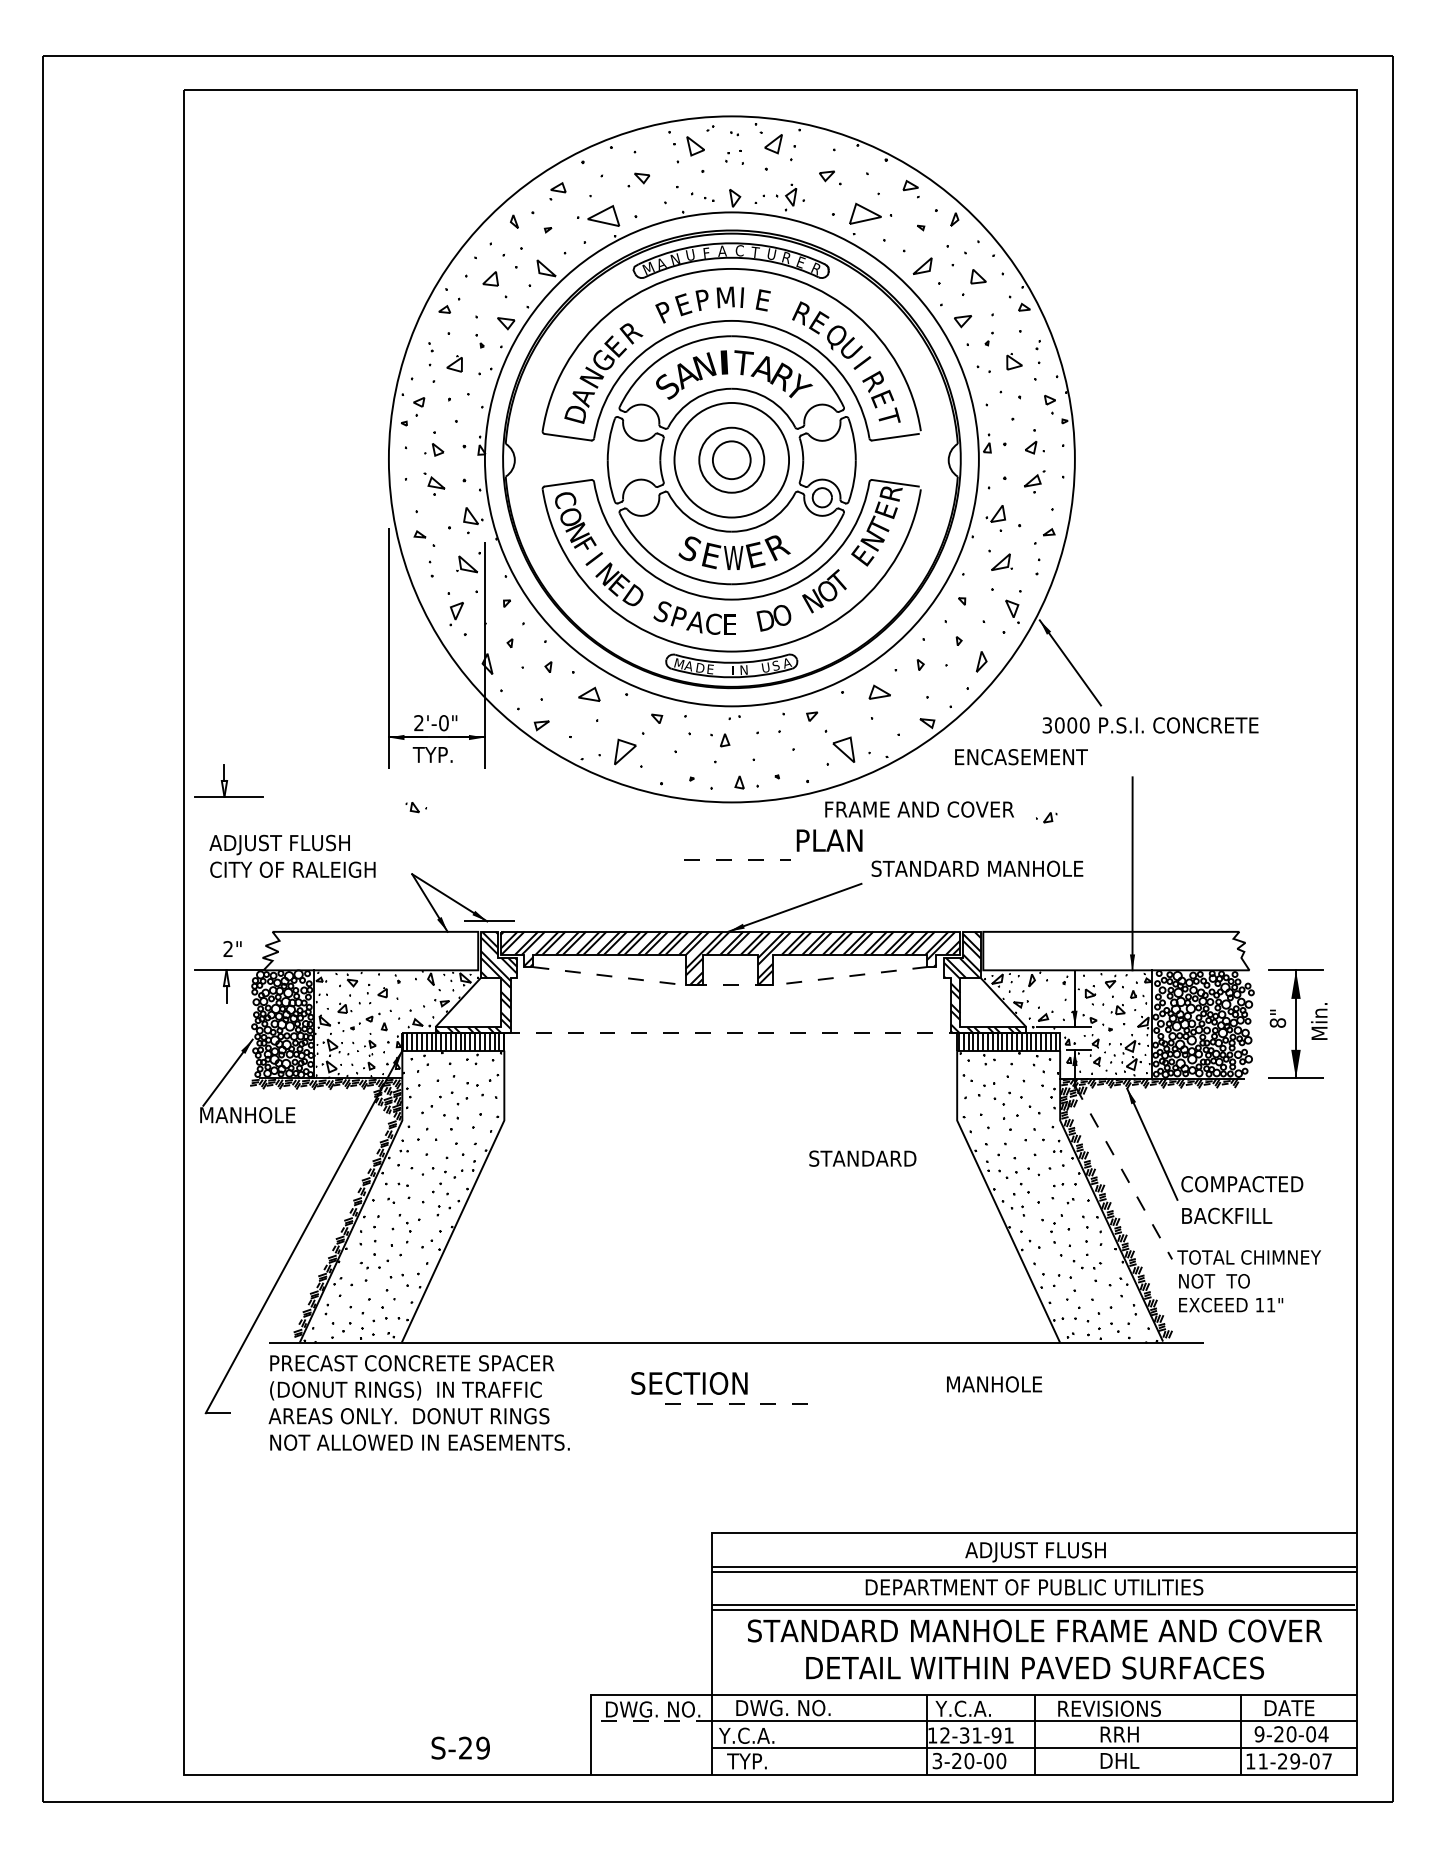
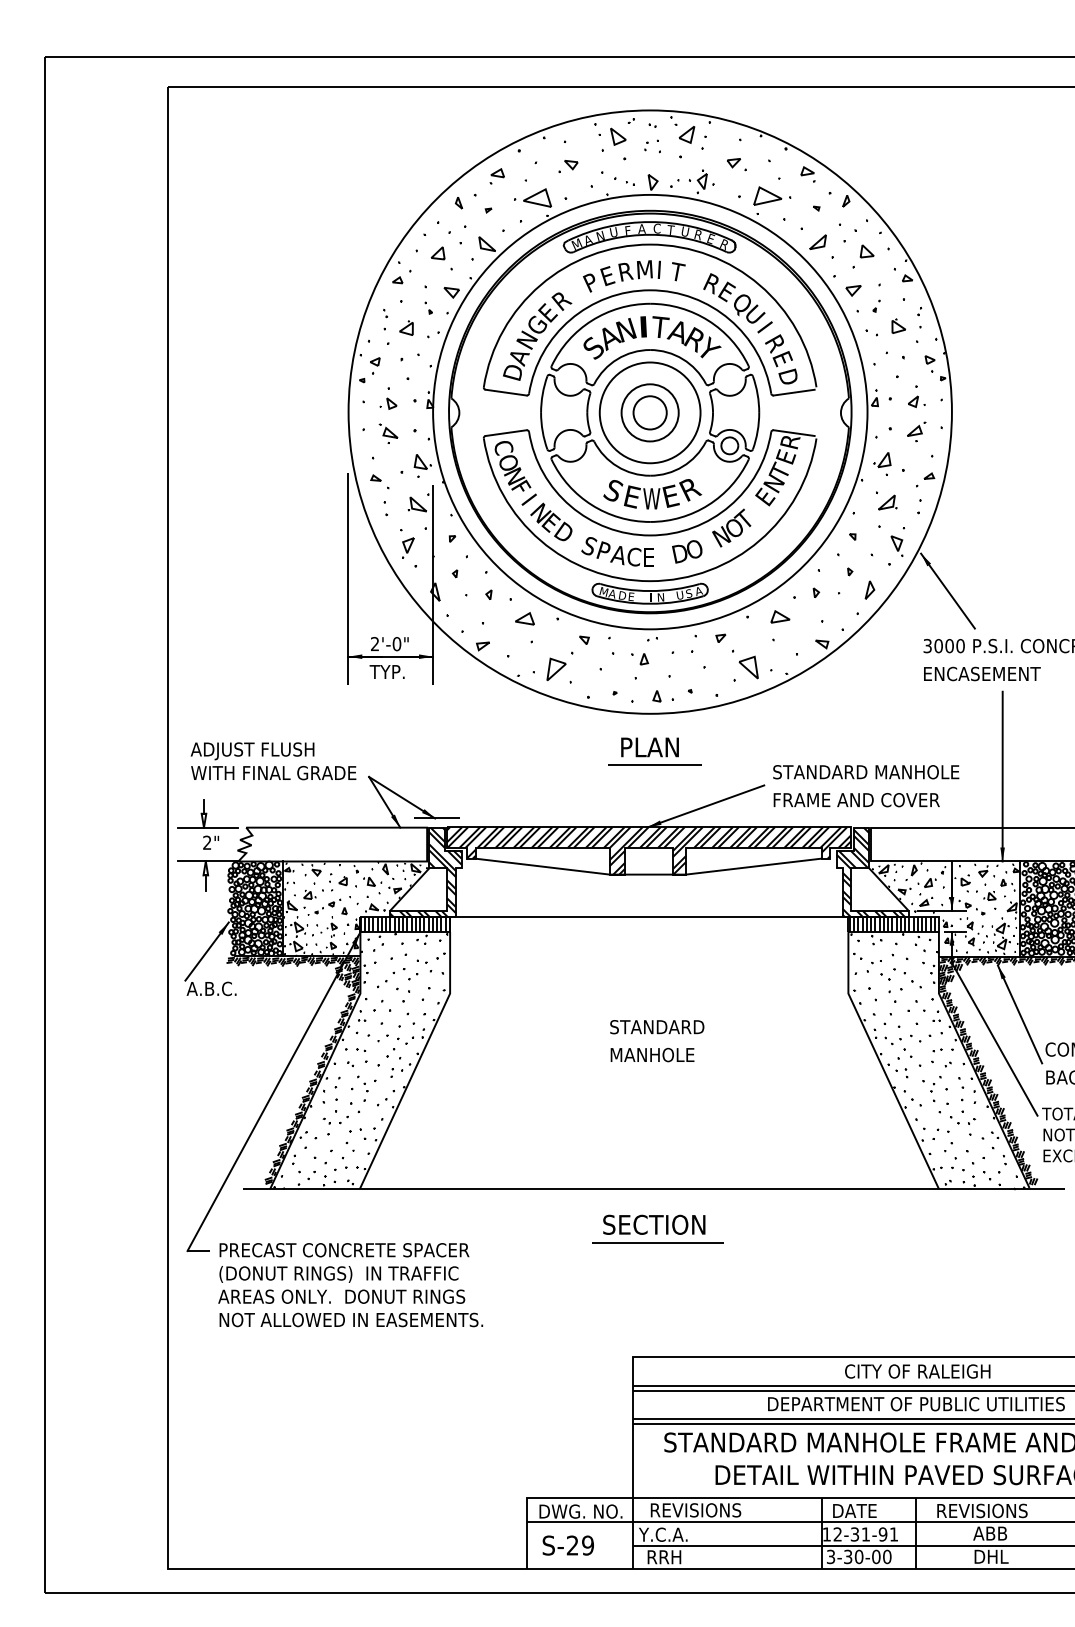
text: (763, 299) -> (678, 271), E -> T
text: (706, 302) -> (627, 274), P -> R
text: (888, 417) -> (787, 375), T -> D
text: (1021, 757) -> (982, 674), moved
part: (228, 780) -> (207, 813), moved
part: (415, 807) -> (371, 881), moved
text: (919, 809) -> (856, 800), moved
part: (1046, 817) -> (926, 882), moved
text: (829, 840) -> (649, 747), moved
line: (738, 860) -> (656, 764), dashed -> solid
text: (303, 869) -> (273, 772), CITY OF RALEIGH -> WITH FINAL GRADE
line: (730, 985) -> (649, 874), dashed -> solid
line: (731, 1033) -> (649, 917), dashed -> solid
text: (247, 1115) -> (224, 989), MANHOLE -> A.B.C.
text: (862, 1158) -> (656, 1026), moved
line: (1123, 1173) -> (994, 1040), dashed -> solid
text: (689, 1383) -> (654, 1224), moved
text: (994, 1384) -> (652, 1055), moved
text: (418, 1402) -> (350, 1284), moved
line: (740, 1404) -> (657, 1243), dashed -> solid
text: (1035, 1552) -> (917, 1373), ADJUST FLUSH -> CITY OF RALEIGH
text: (783, 1707) -> (695, 1509), DWG. NO. -> REVISIONS
text: (962, 1708) -> (853, 1510), Y.C.A. -> DATE
line: (651, 1721) -> (579, 1522), dashed -> solid
text: (1118, 1734) -> (990, 1533), RRH -> ABB
text: (460, 1747) -> (568, 1545), moved
text: (746, 1761) -> (663, 1557), TYP. -> RRH
text: (956, 1761) -> (847, 1557), 3-20-00 -> 3-30-00

